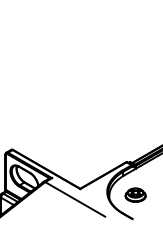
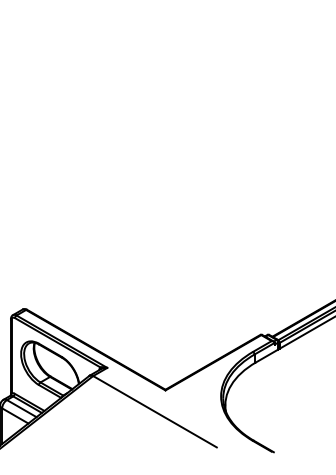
part: (135, 194) -> (279, 401), removed

